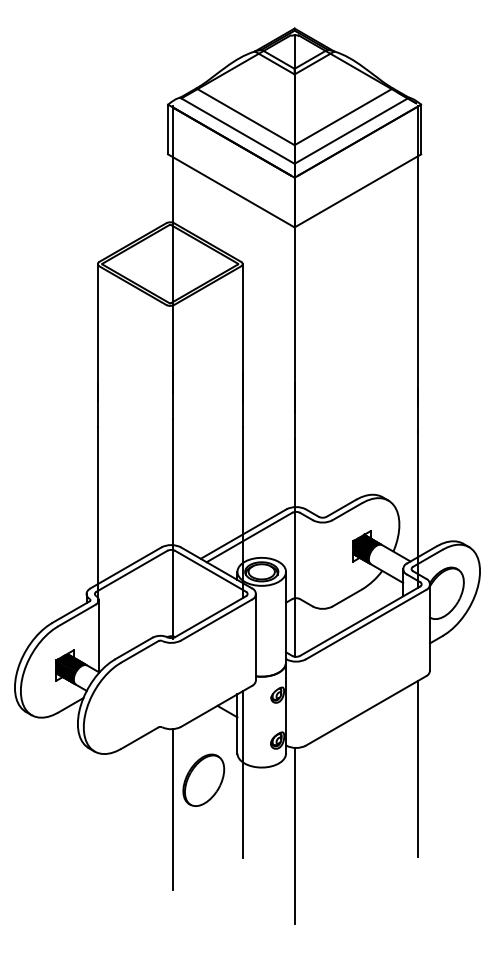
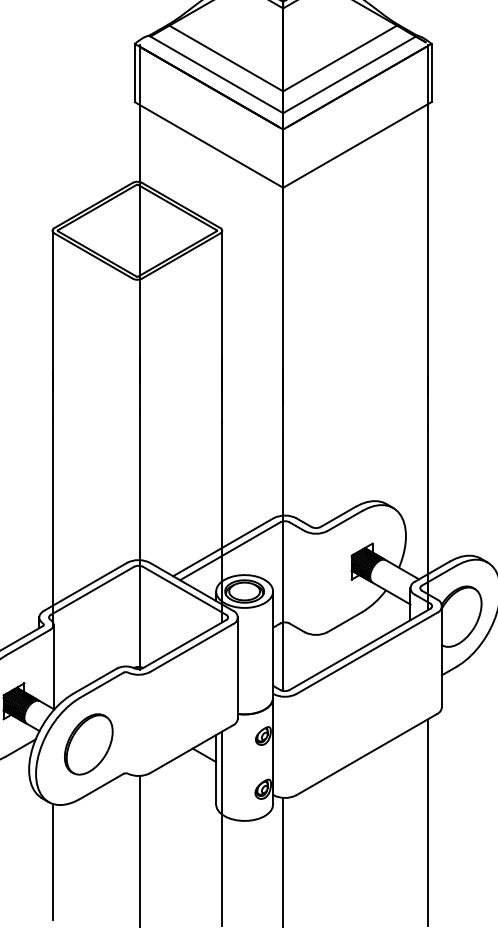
part: (203, 779) -> (88, 743), moved
line: (97, 802) -> (52, 861), added

